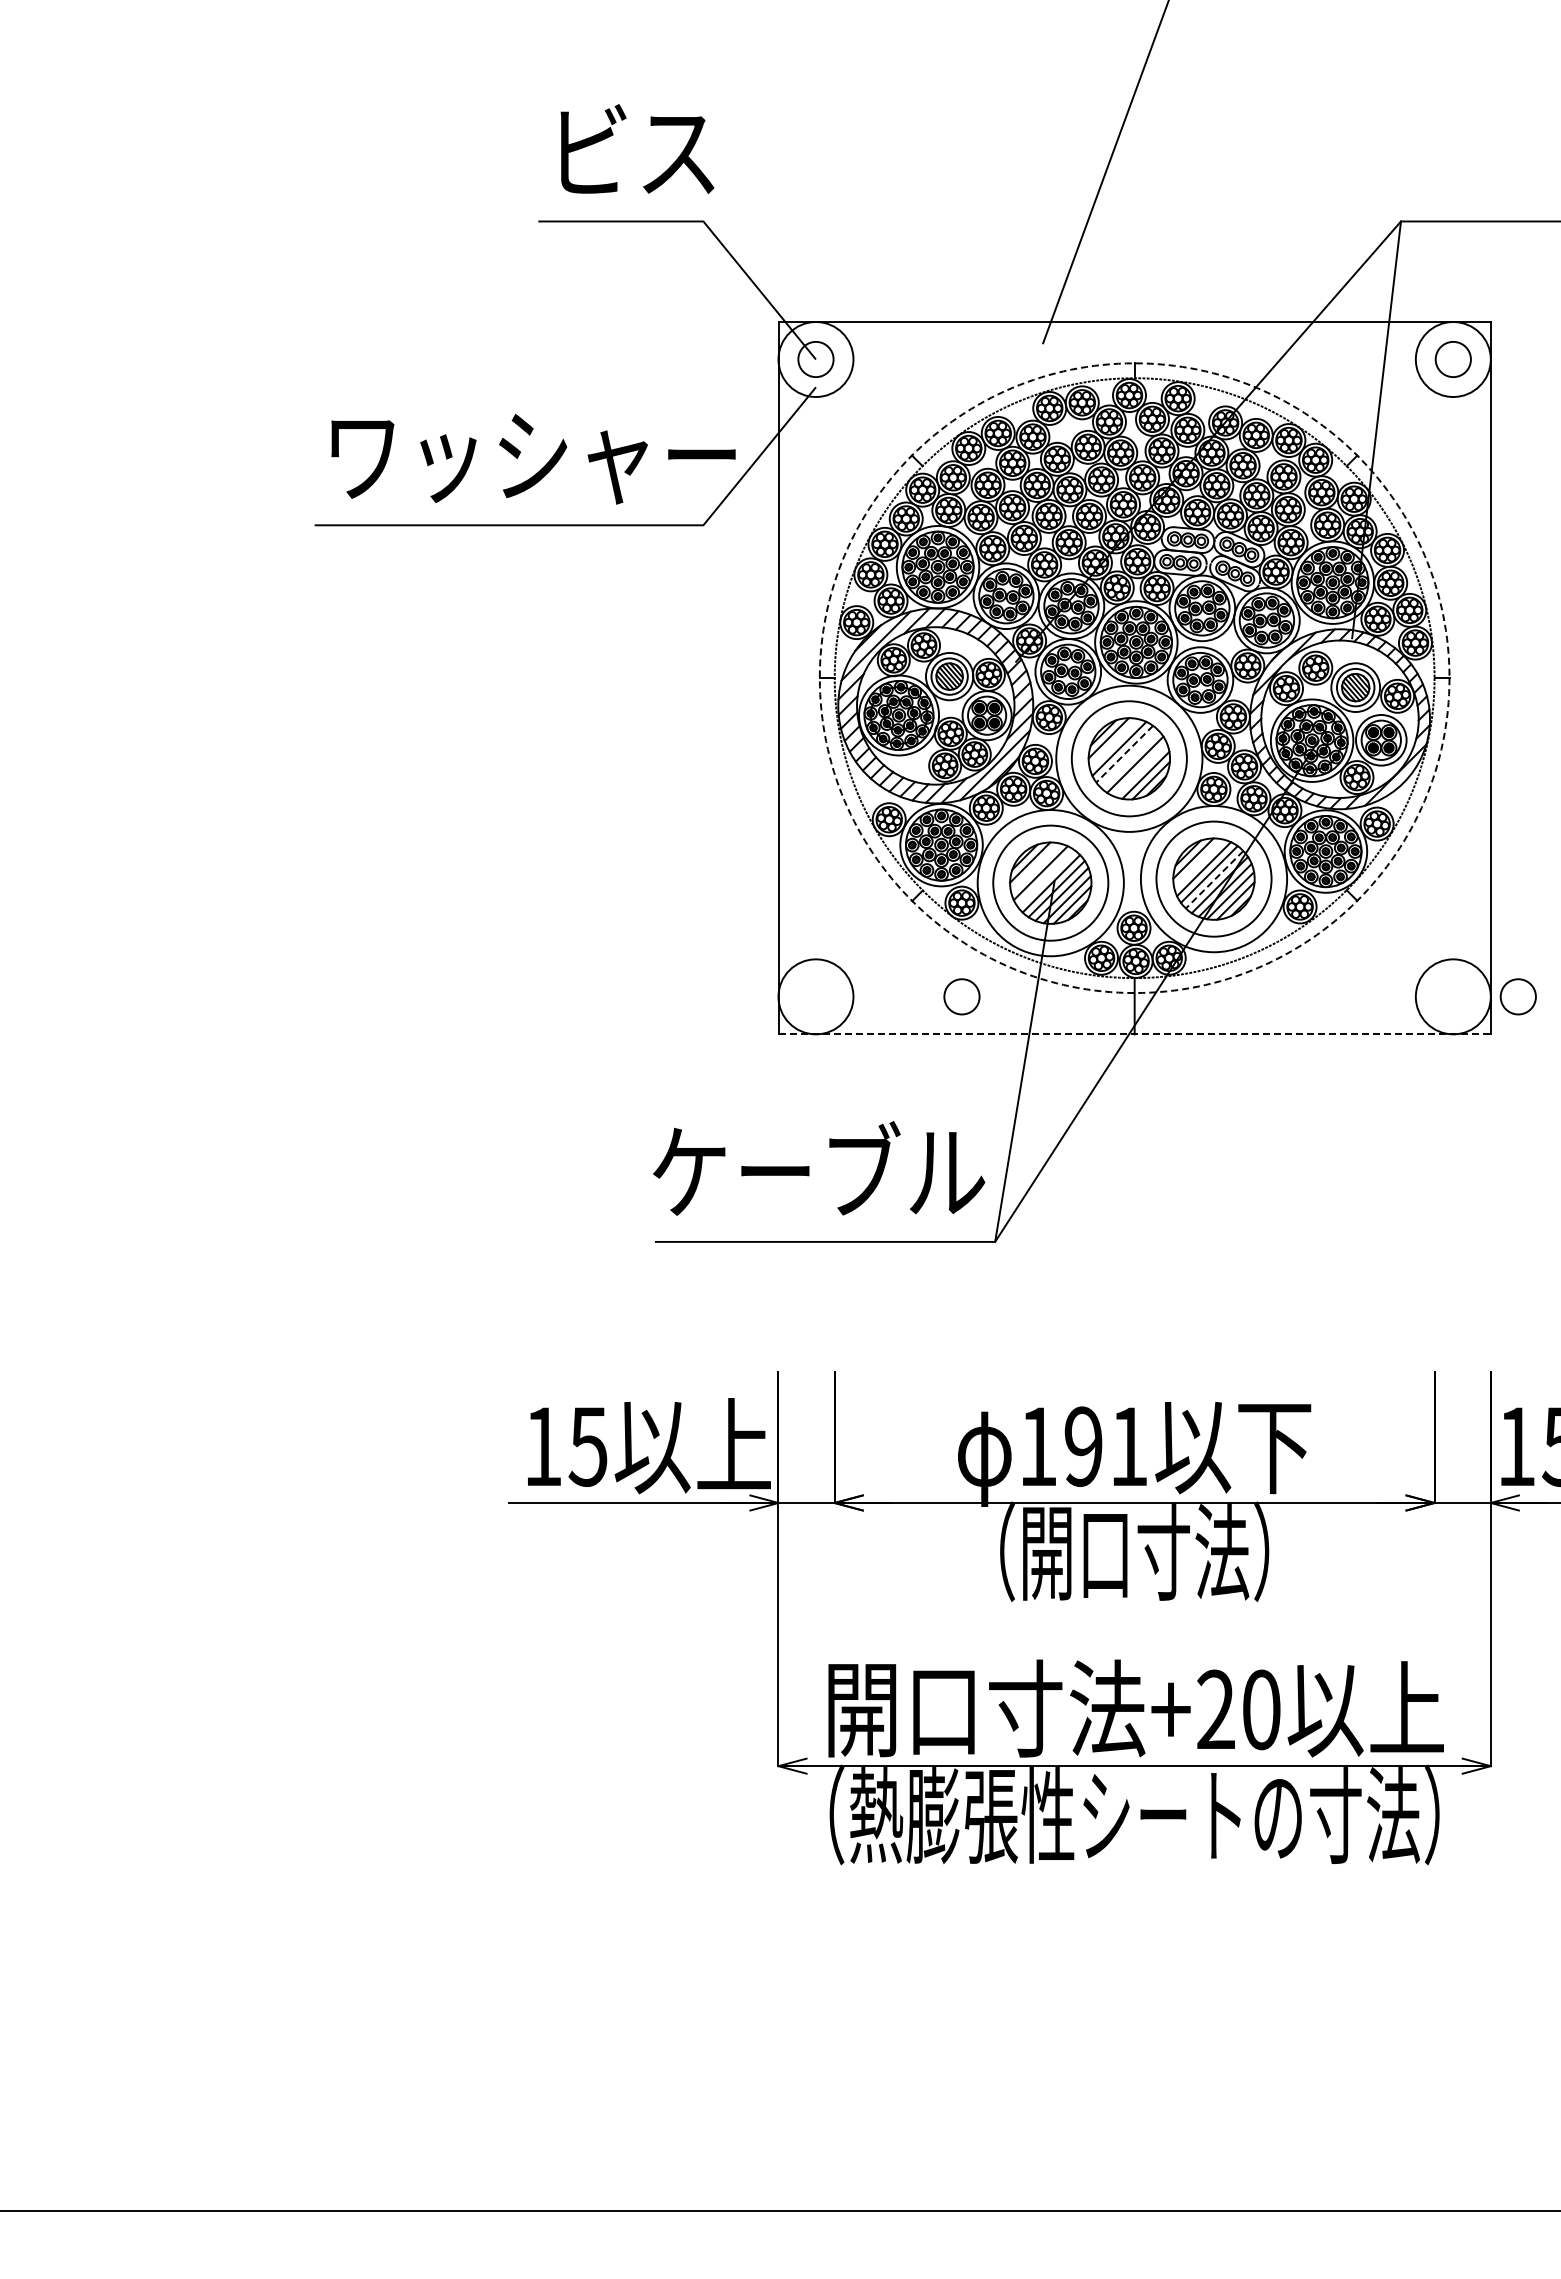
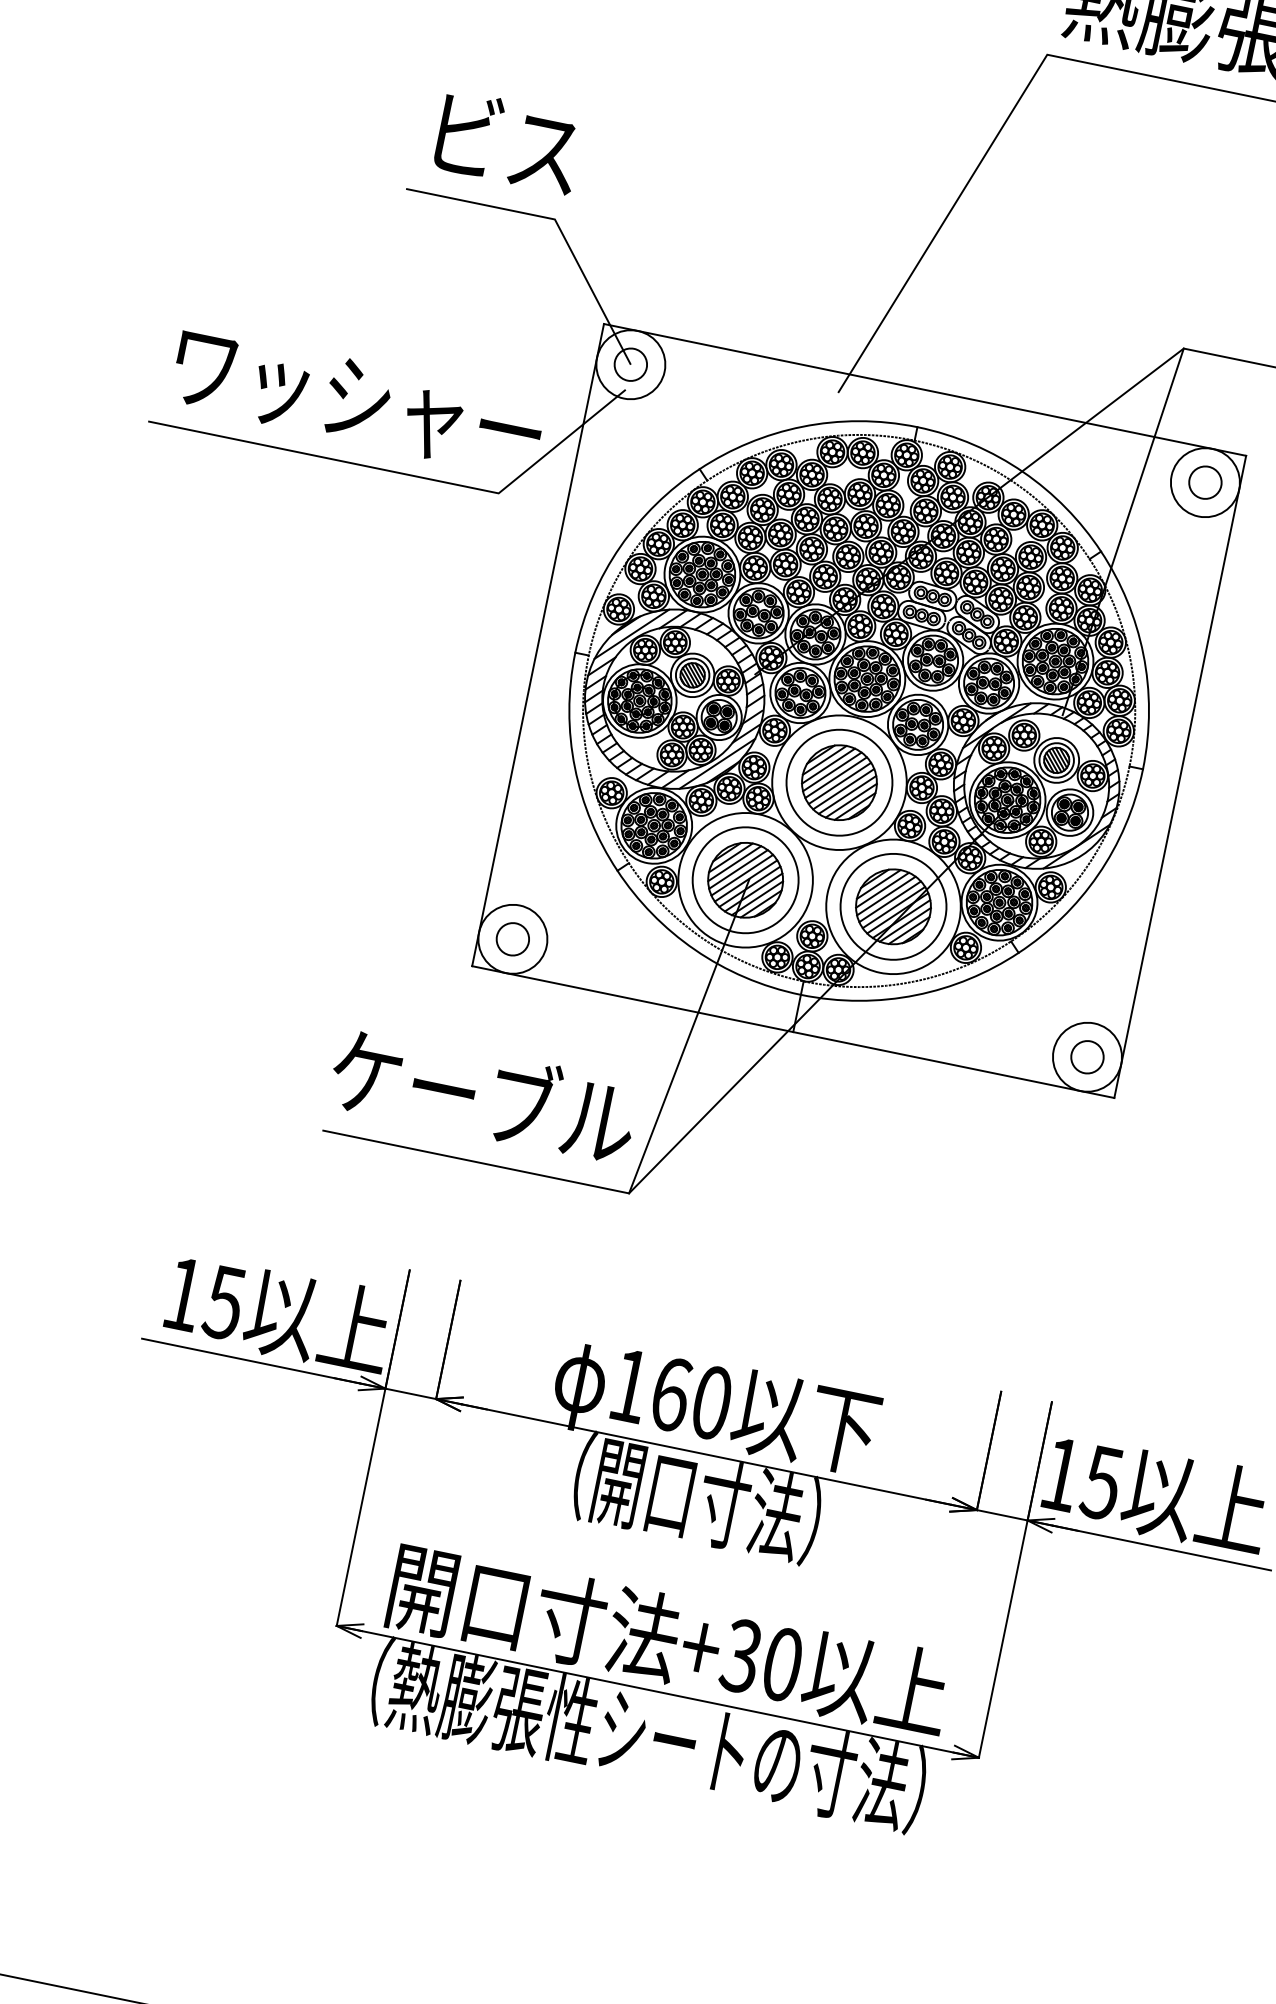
circle: (1134, 678) -> (858, 711), dashed -> solid
line: (1113, 743) -> (828, 765), added
line: (1124, 754) -> (835, 777), dashed -> solid
line: (1129, 759) -> (839, 783), added
line: (1140, 769) -> (847, 794), added
line: (1198, 863) -> (882, 889), added
line: (1035, 867) -> (734, 863), added
line: (1045, 878) -> (741, 875), added
line: (1214, 879) -> (893, 907), dashed -> solid
circle: (961, 996) -> (512, 938), moved
circle: (1517, 996) -> (1086, 1056), moved
line: (1135, 1034) -> (793, 1032), dashed -> solid
text: (1105, 1446) -> (690, 1398), 191 -> 160
text: (1215, 1710) -> (741, 1656), +20 -> +30

